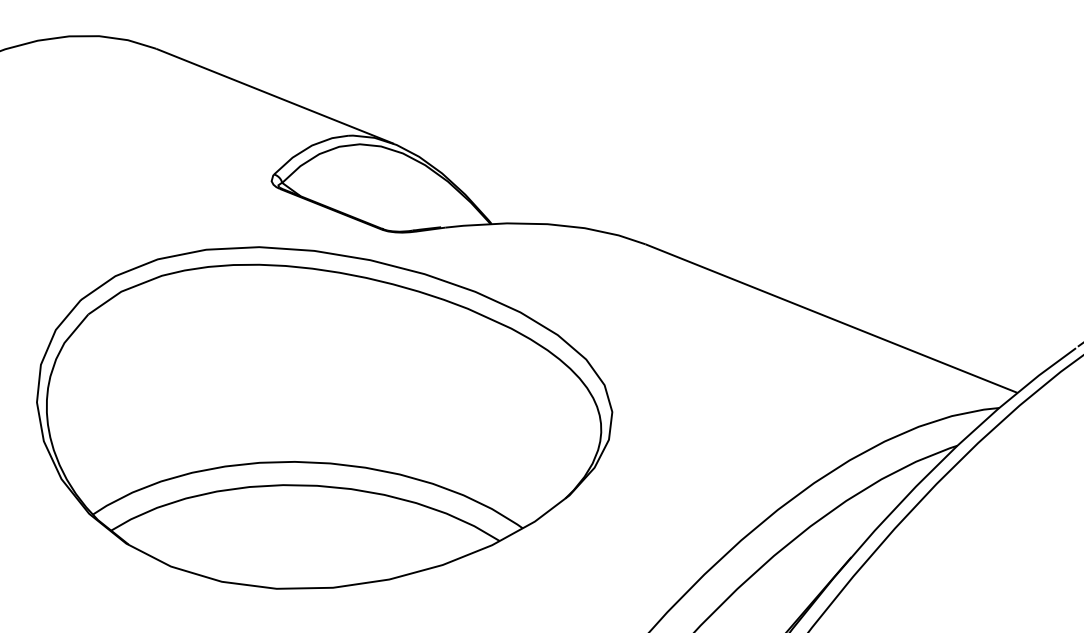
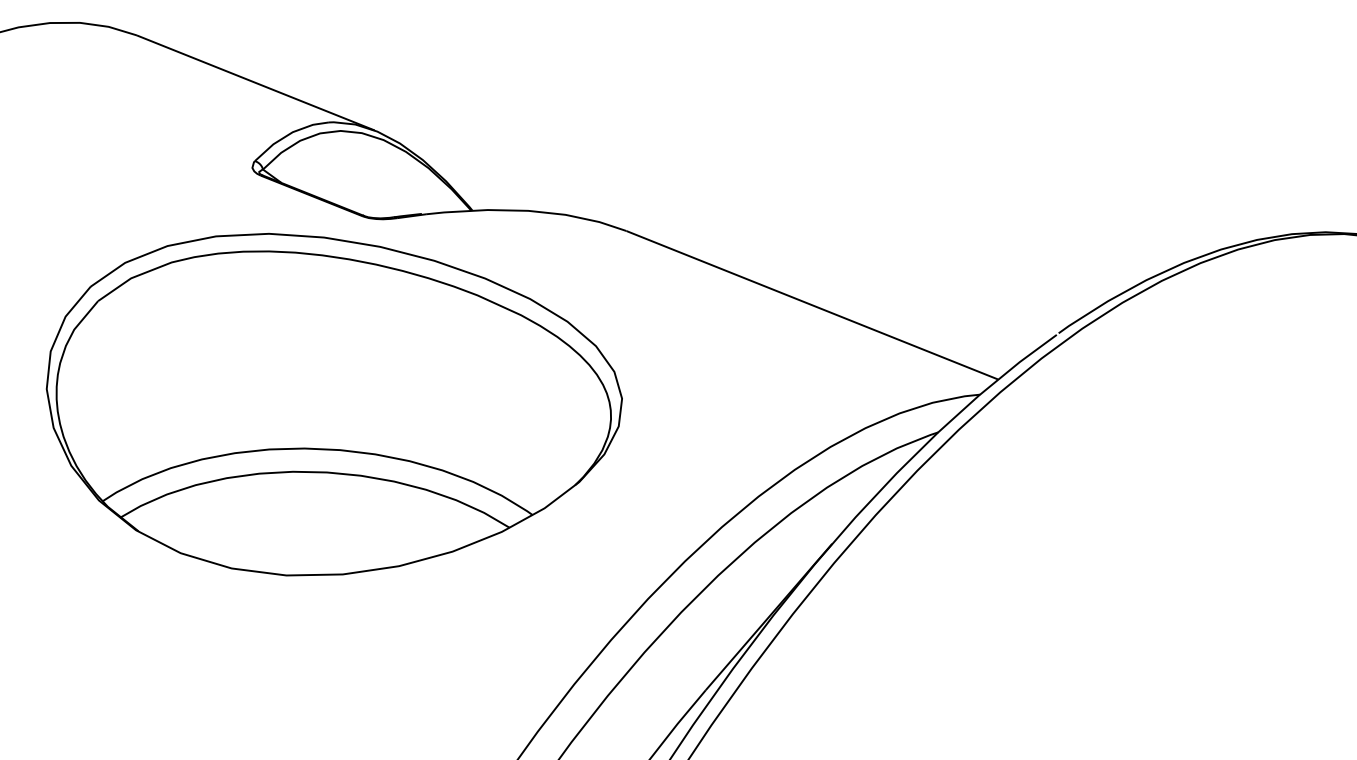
part: (323, 417) -> (333, 404), moved

